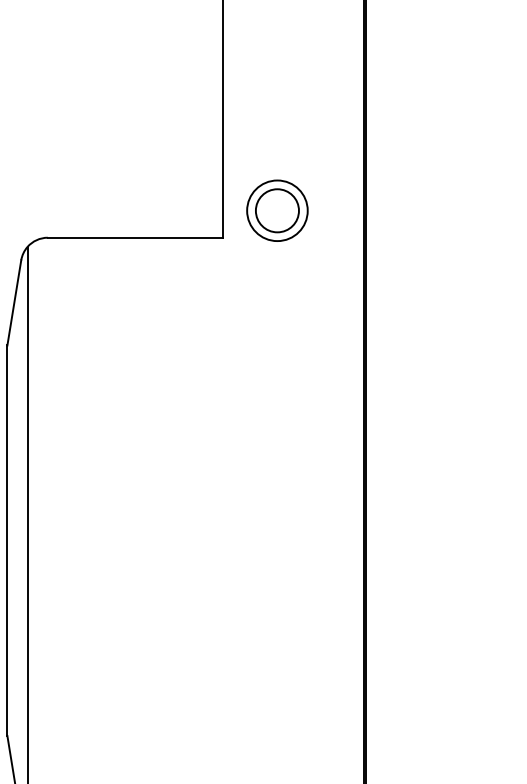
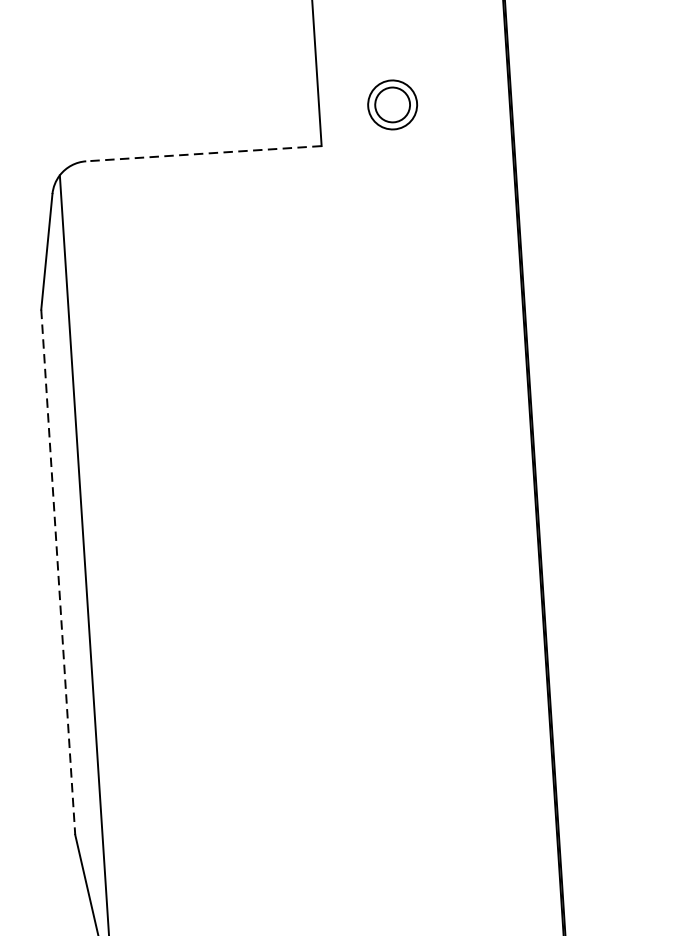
part: (277, 210) -> (392, 104), size x0.6
line: (135, 237) -> (204, 153), solid -> dashed
line: (7, 541) -> (58, 573), solid -> dashed

